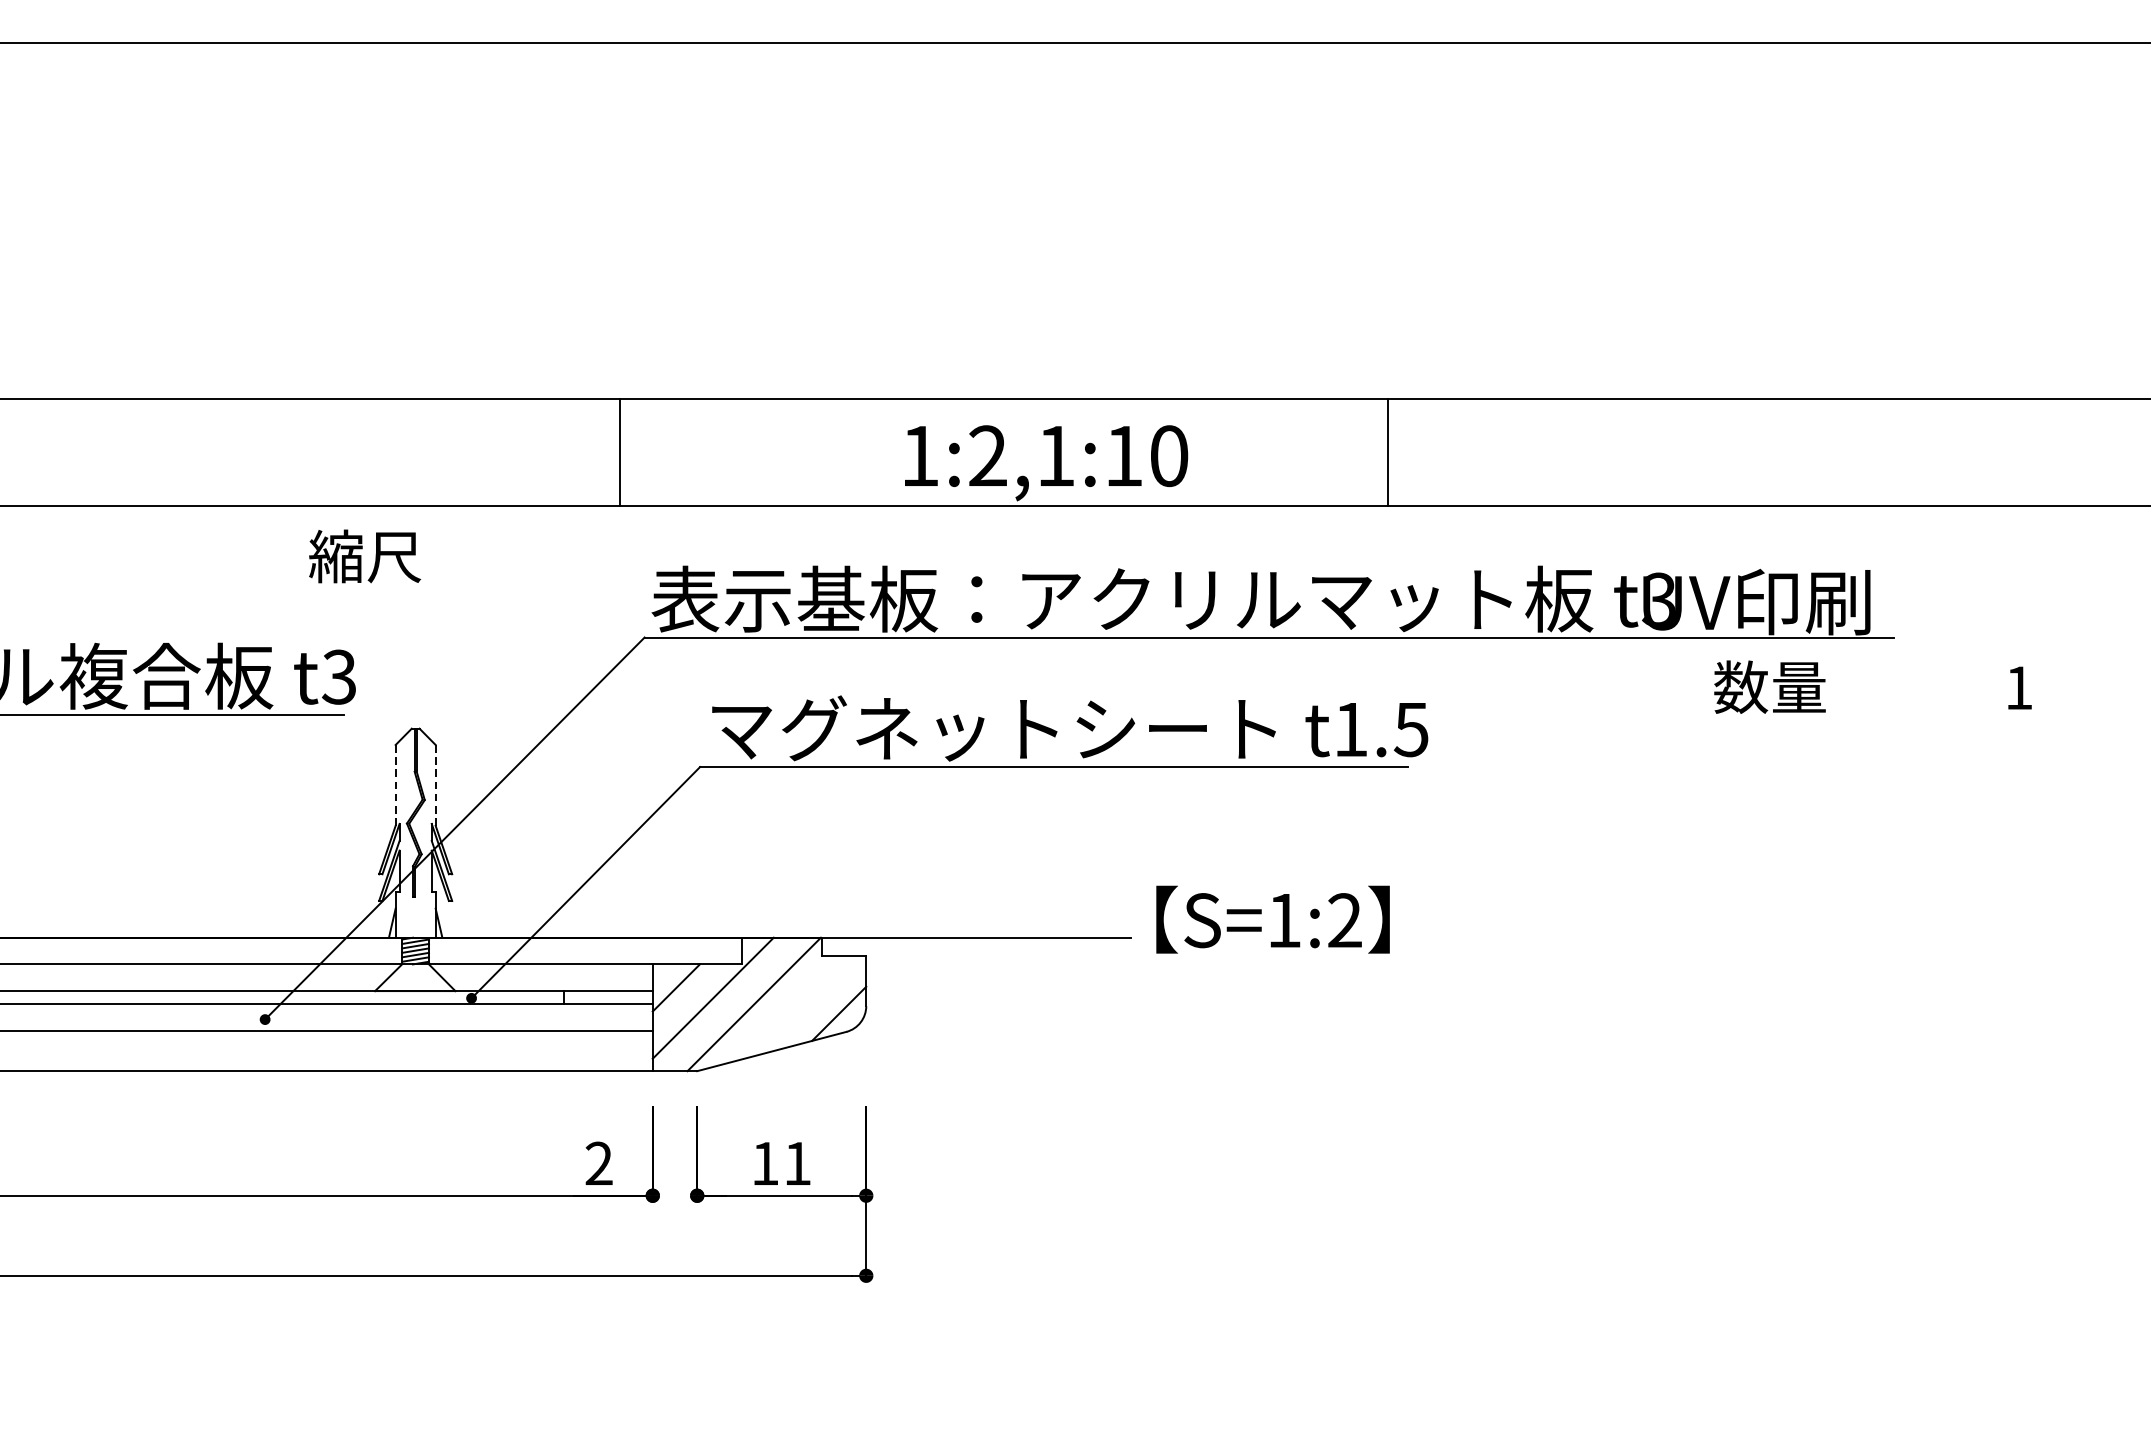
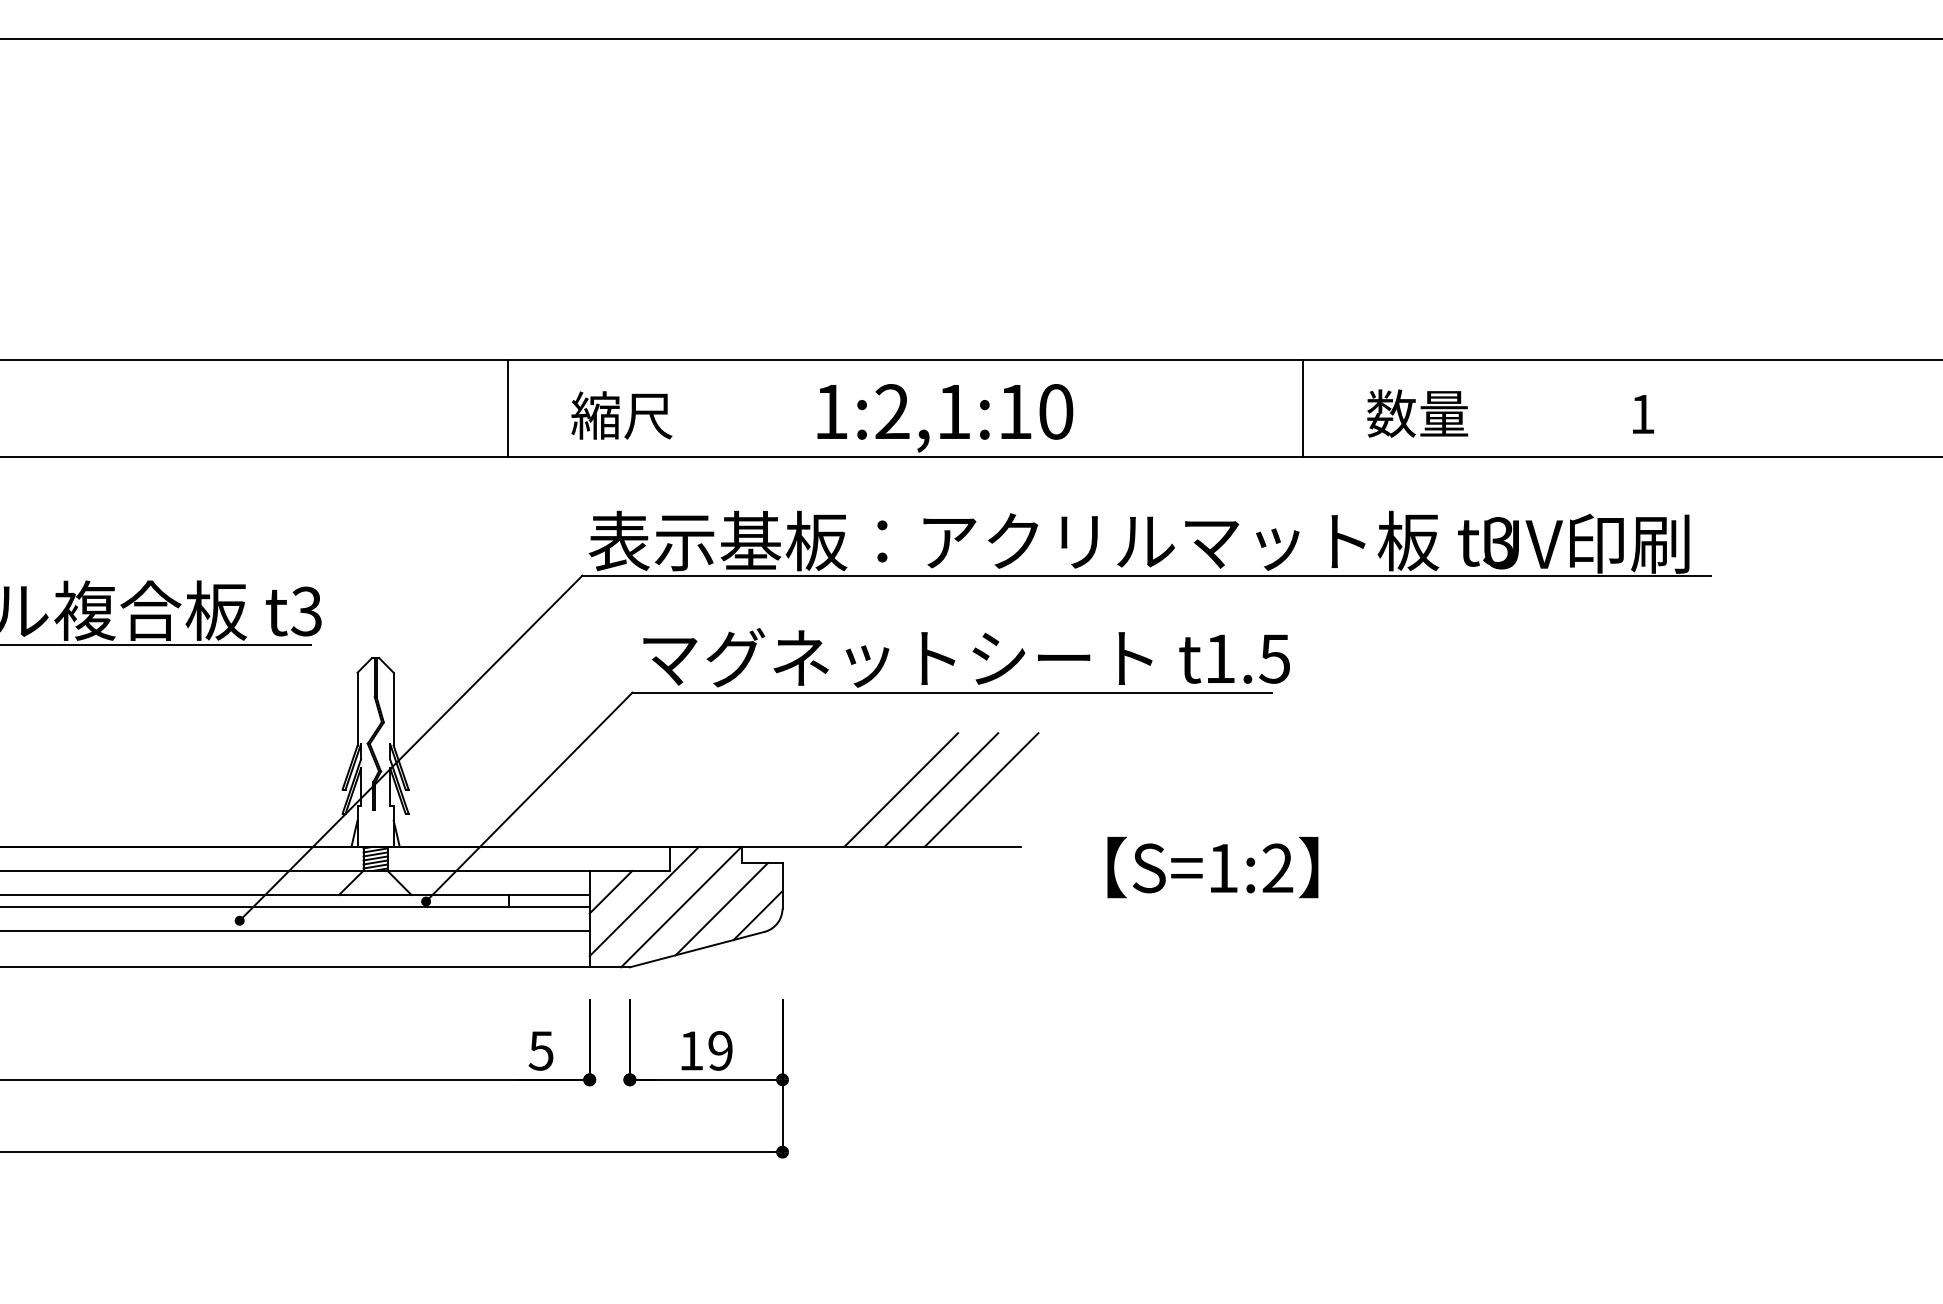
line: (619, 452) -> (507, 408), moved
line: (1387, 452) -> (1303, 408), moved
text: (364, 556) -> (621, 415), moved
text: (1872, 687) -> (1510, 413), moved
line: (395, 784) -> (357, 708), dashed -> solid
line: (435, 784) -> (393, 708), dashed -> solid
line: (997, 874) -> (901, 789), added
line: (1042, 874) -> (941, 789), added
line: (1086, 874) -> (981, 789), added
text: (1272, 919) -> (1212, 867), moved
line: (798, 1006) -> (721, 908), added
text: (598, 1163) -> (540, 1050), 2 -> 5
text: (797, 1163) -> (720, 1050), 11 -> 19

